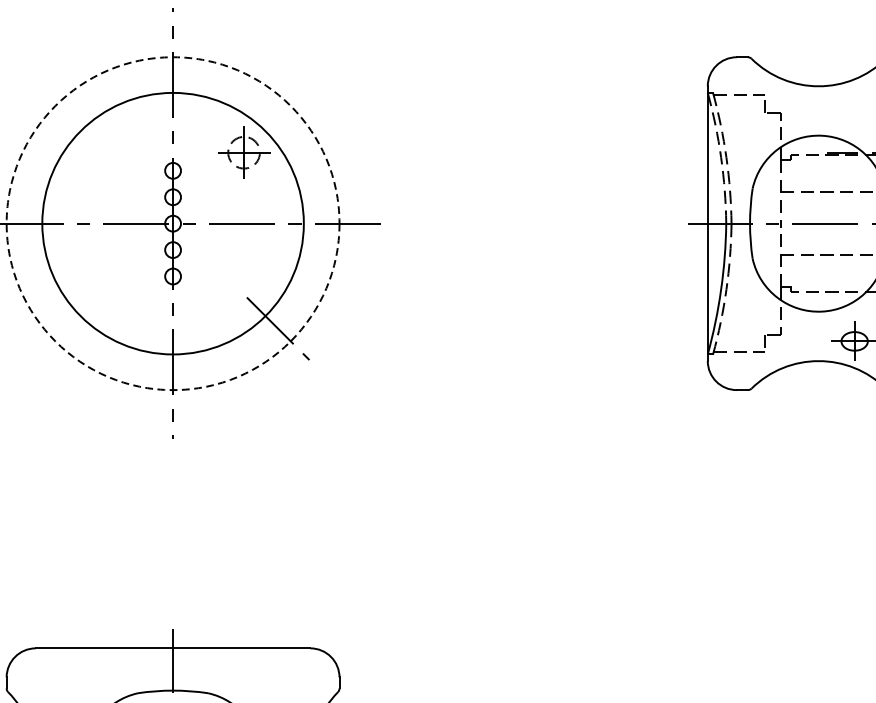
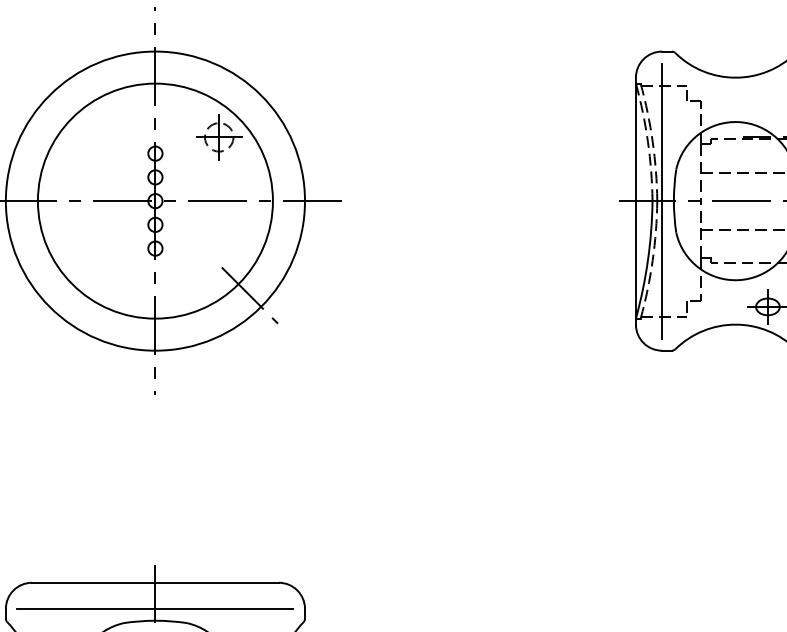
circle: (173, 222) -> (155, 200), dashed -> solid
line: (737, 224) -> (662, 201), added
line: (172, 676) -> (154, 608), added

